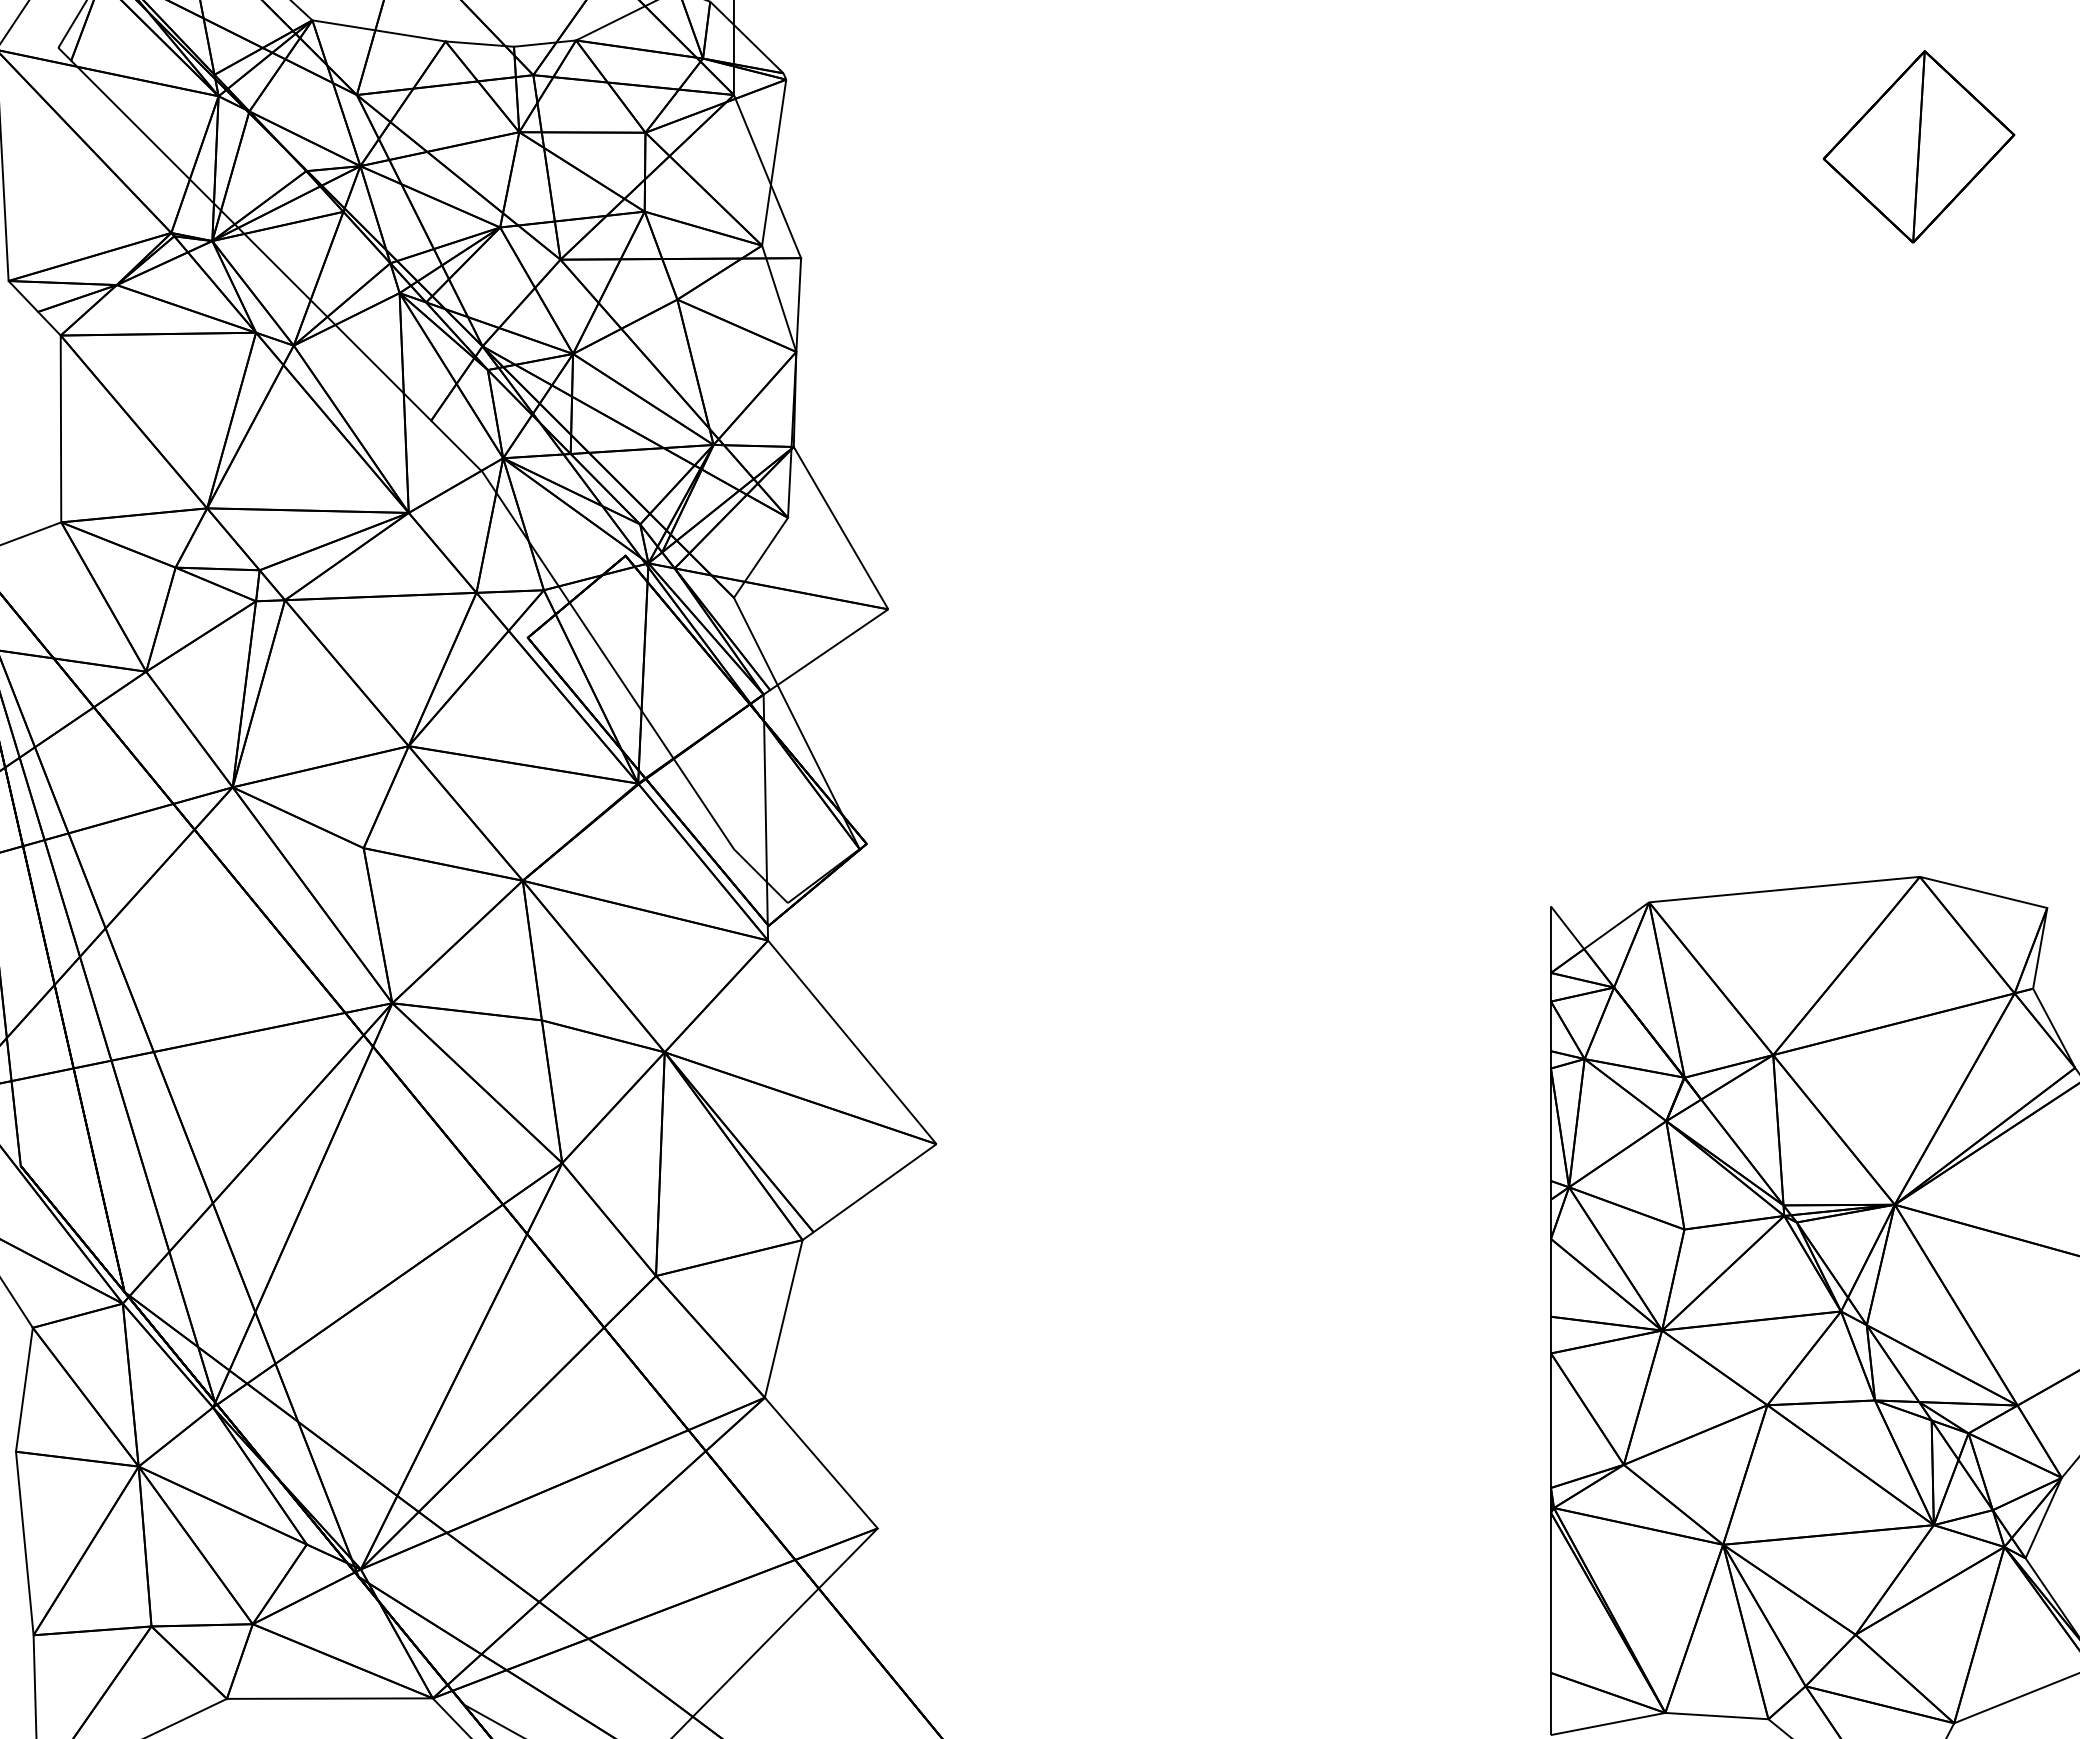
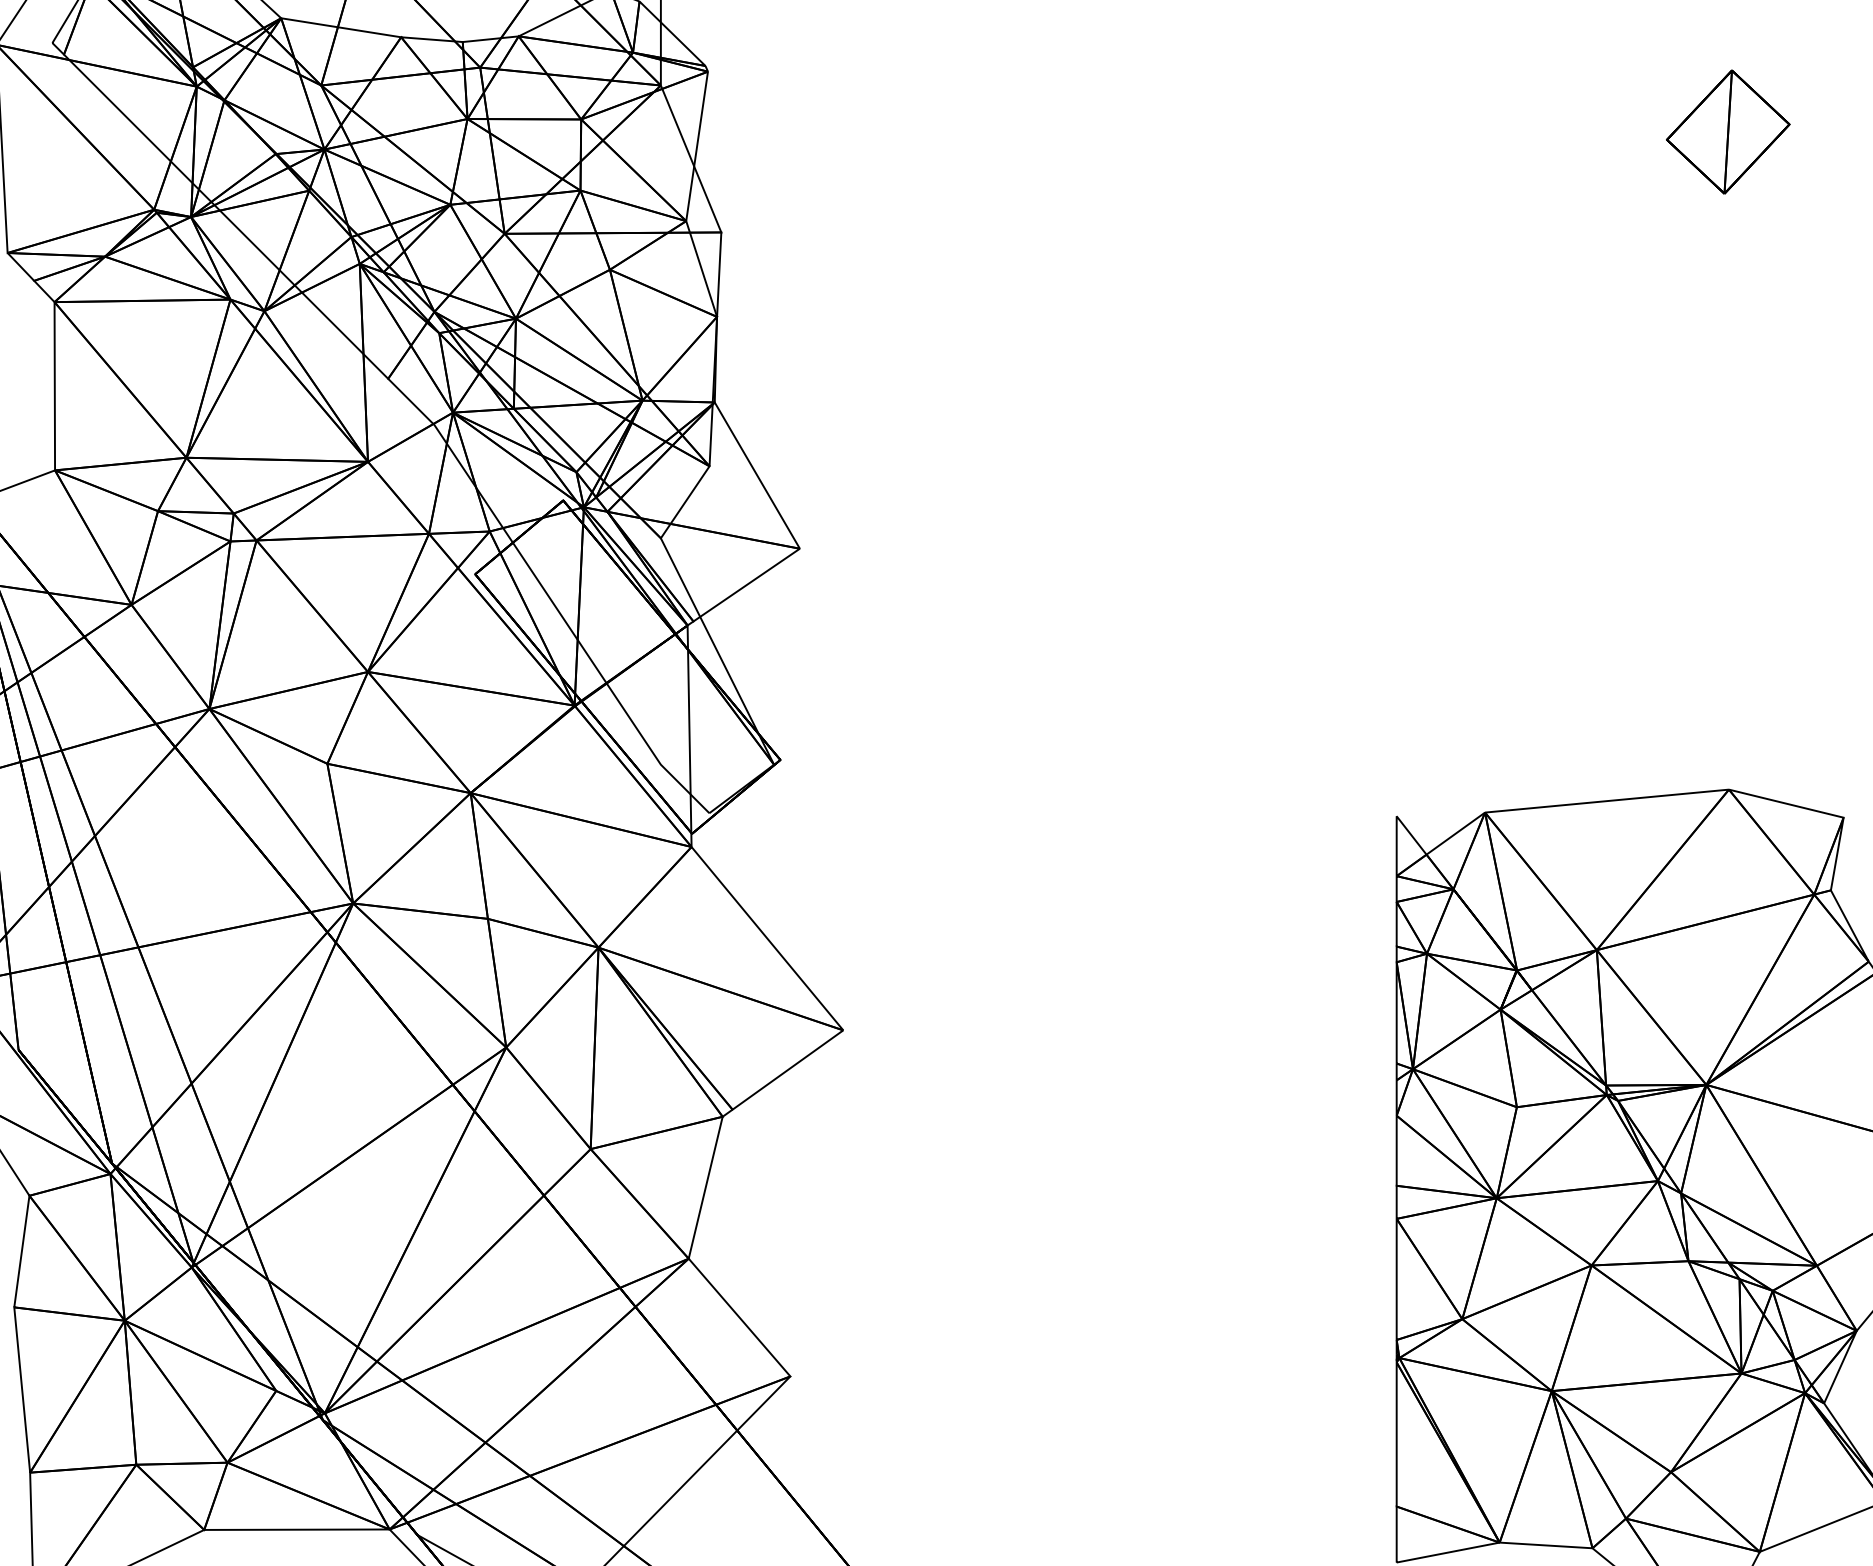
part: (1919, 146) -> (1728, 131), size x0.71

